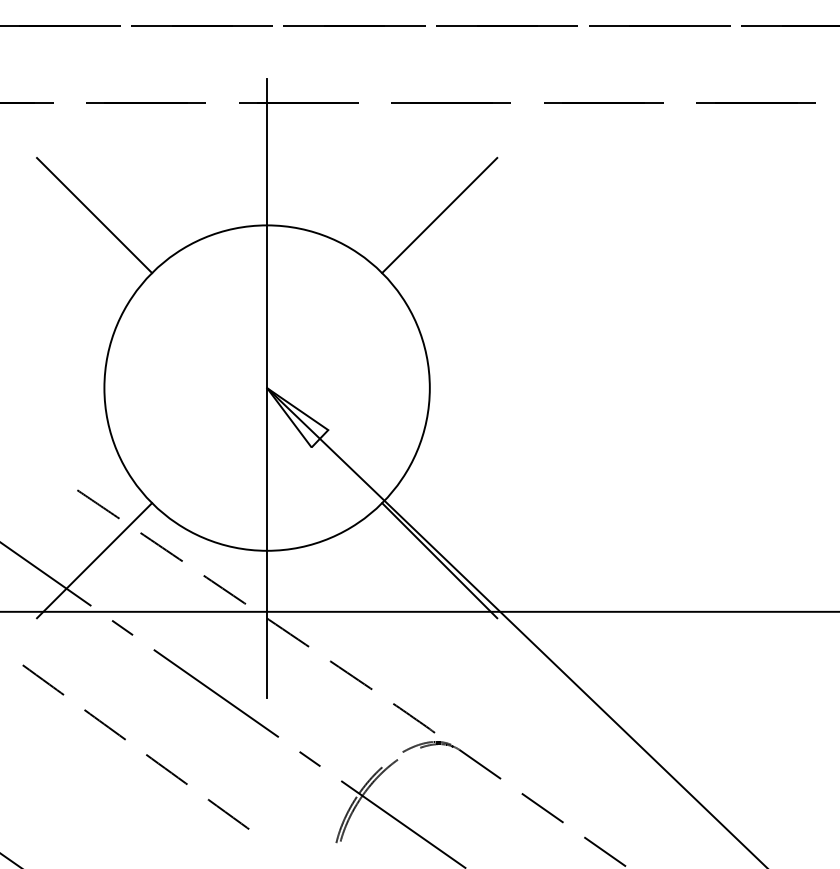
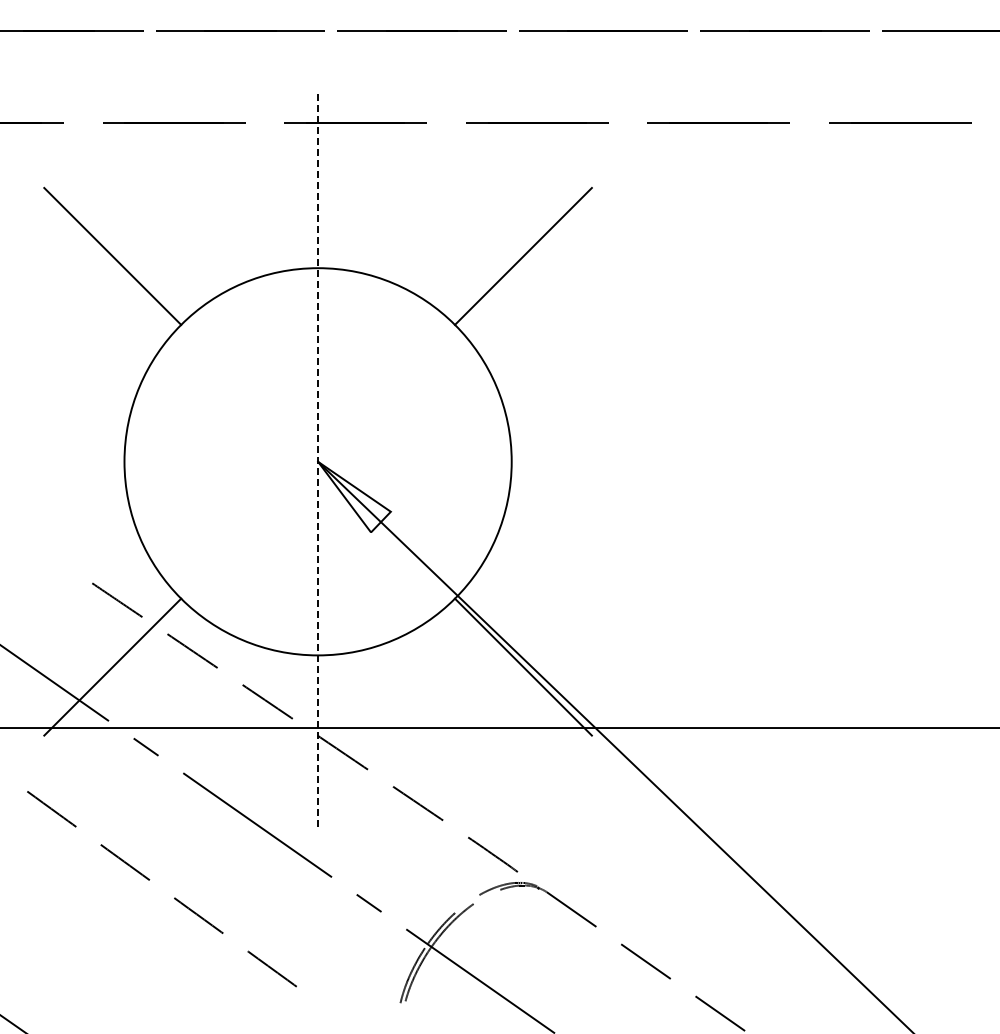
line: (267, 388) -> (318, 462), solid -> dashed

